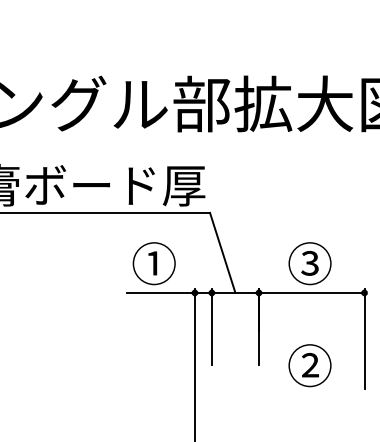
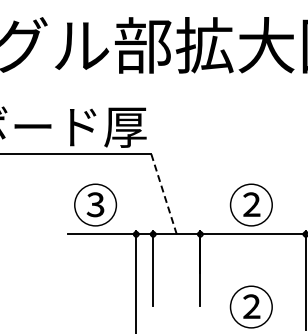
line: (222, 252) -> (163, 193), solid -> dashed
text: (153, 262) -> (94, 203), ① -> ③
text: (310, 263) -> (251, 204), ③ -> ②

